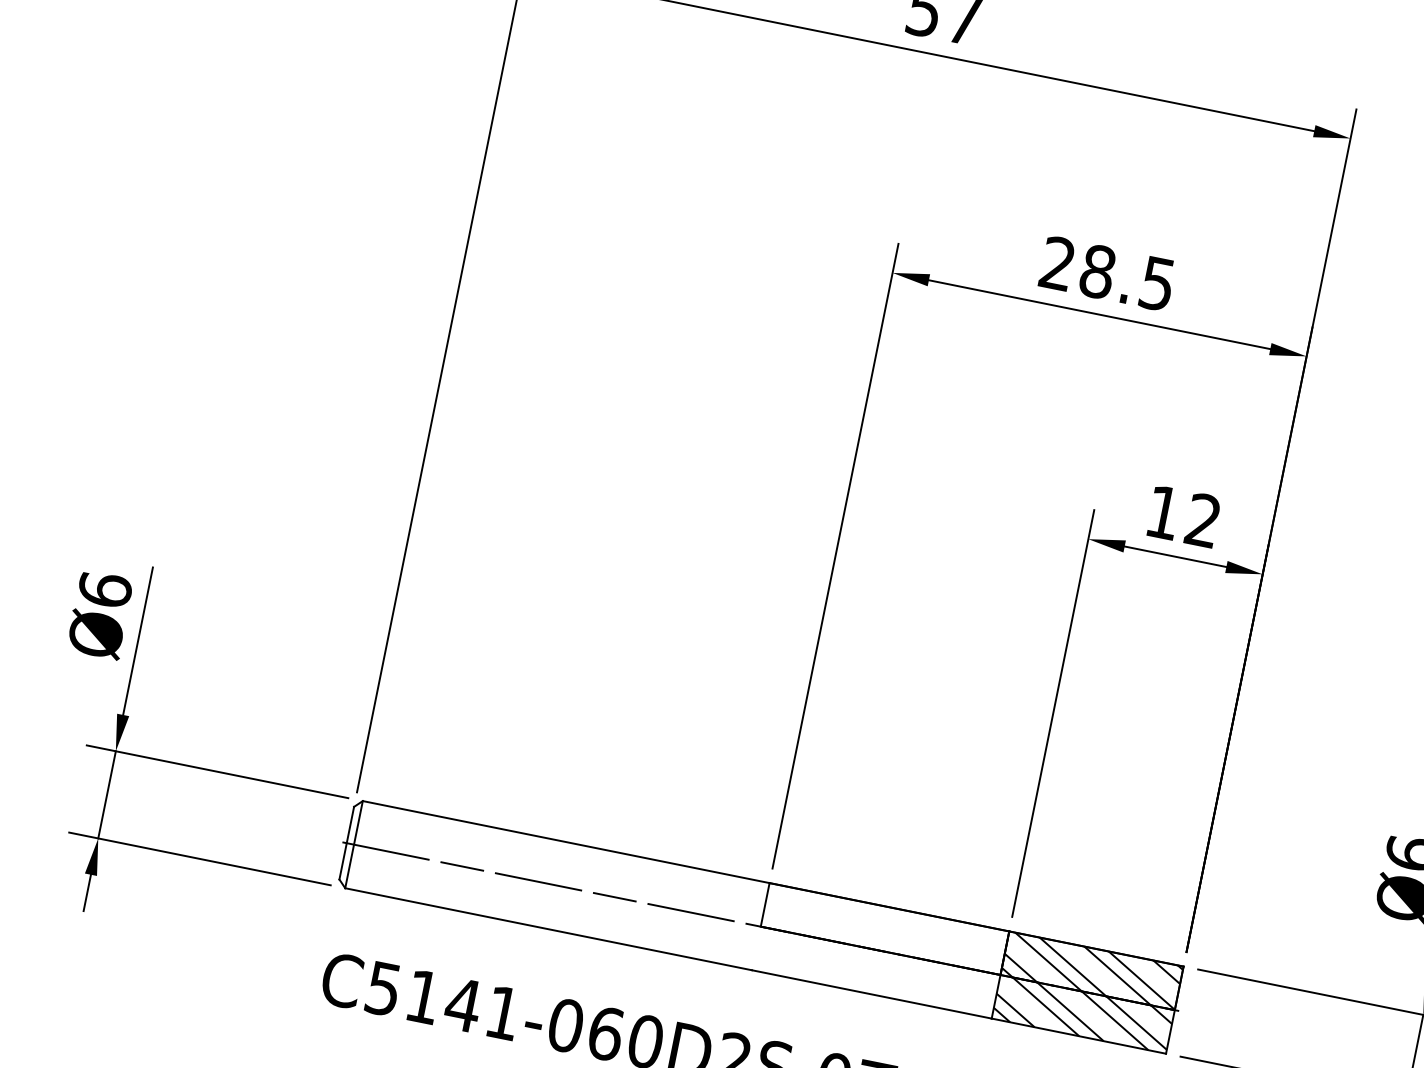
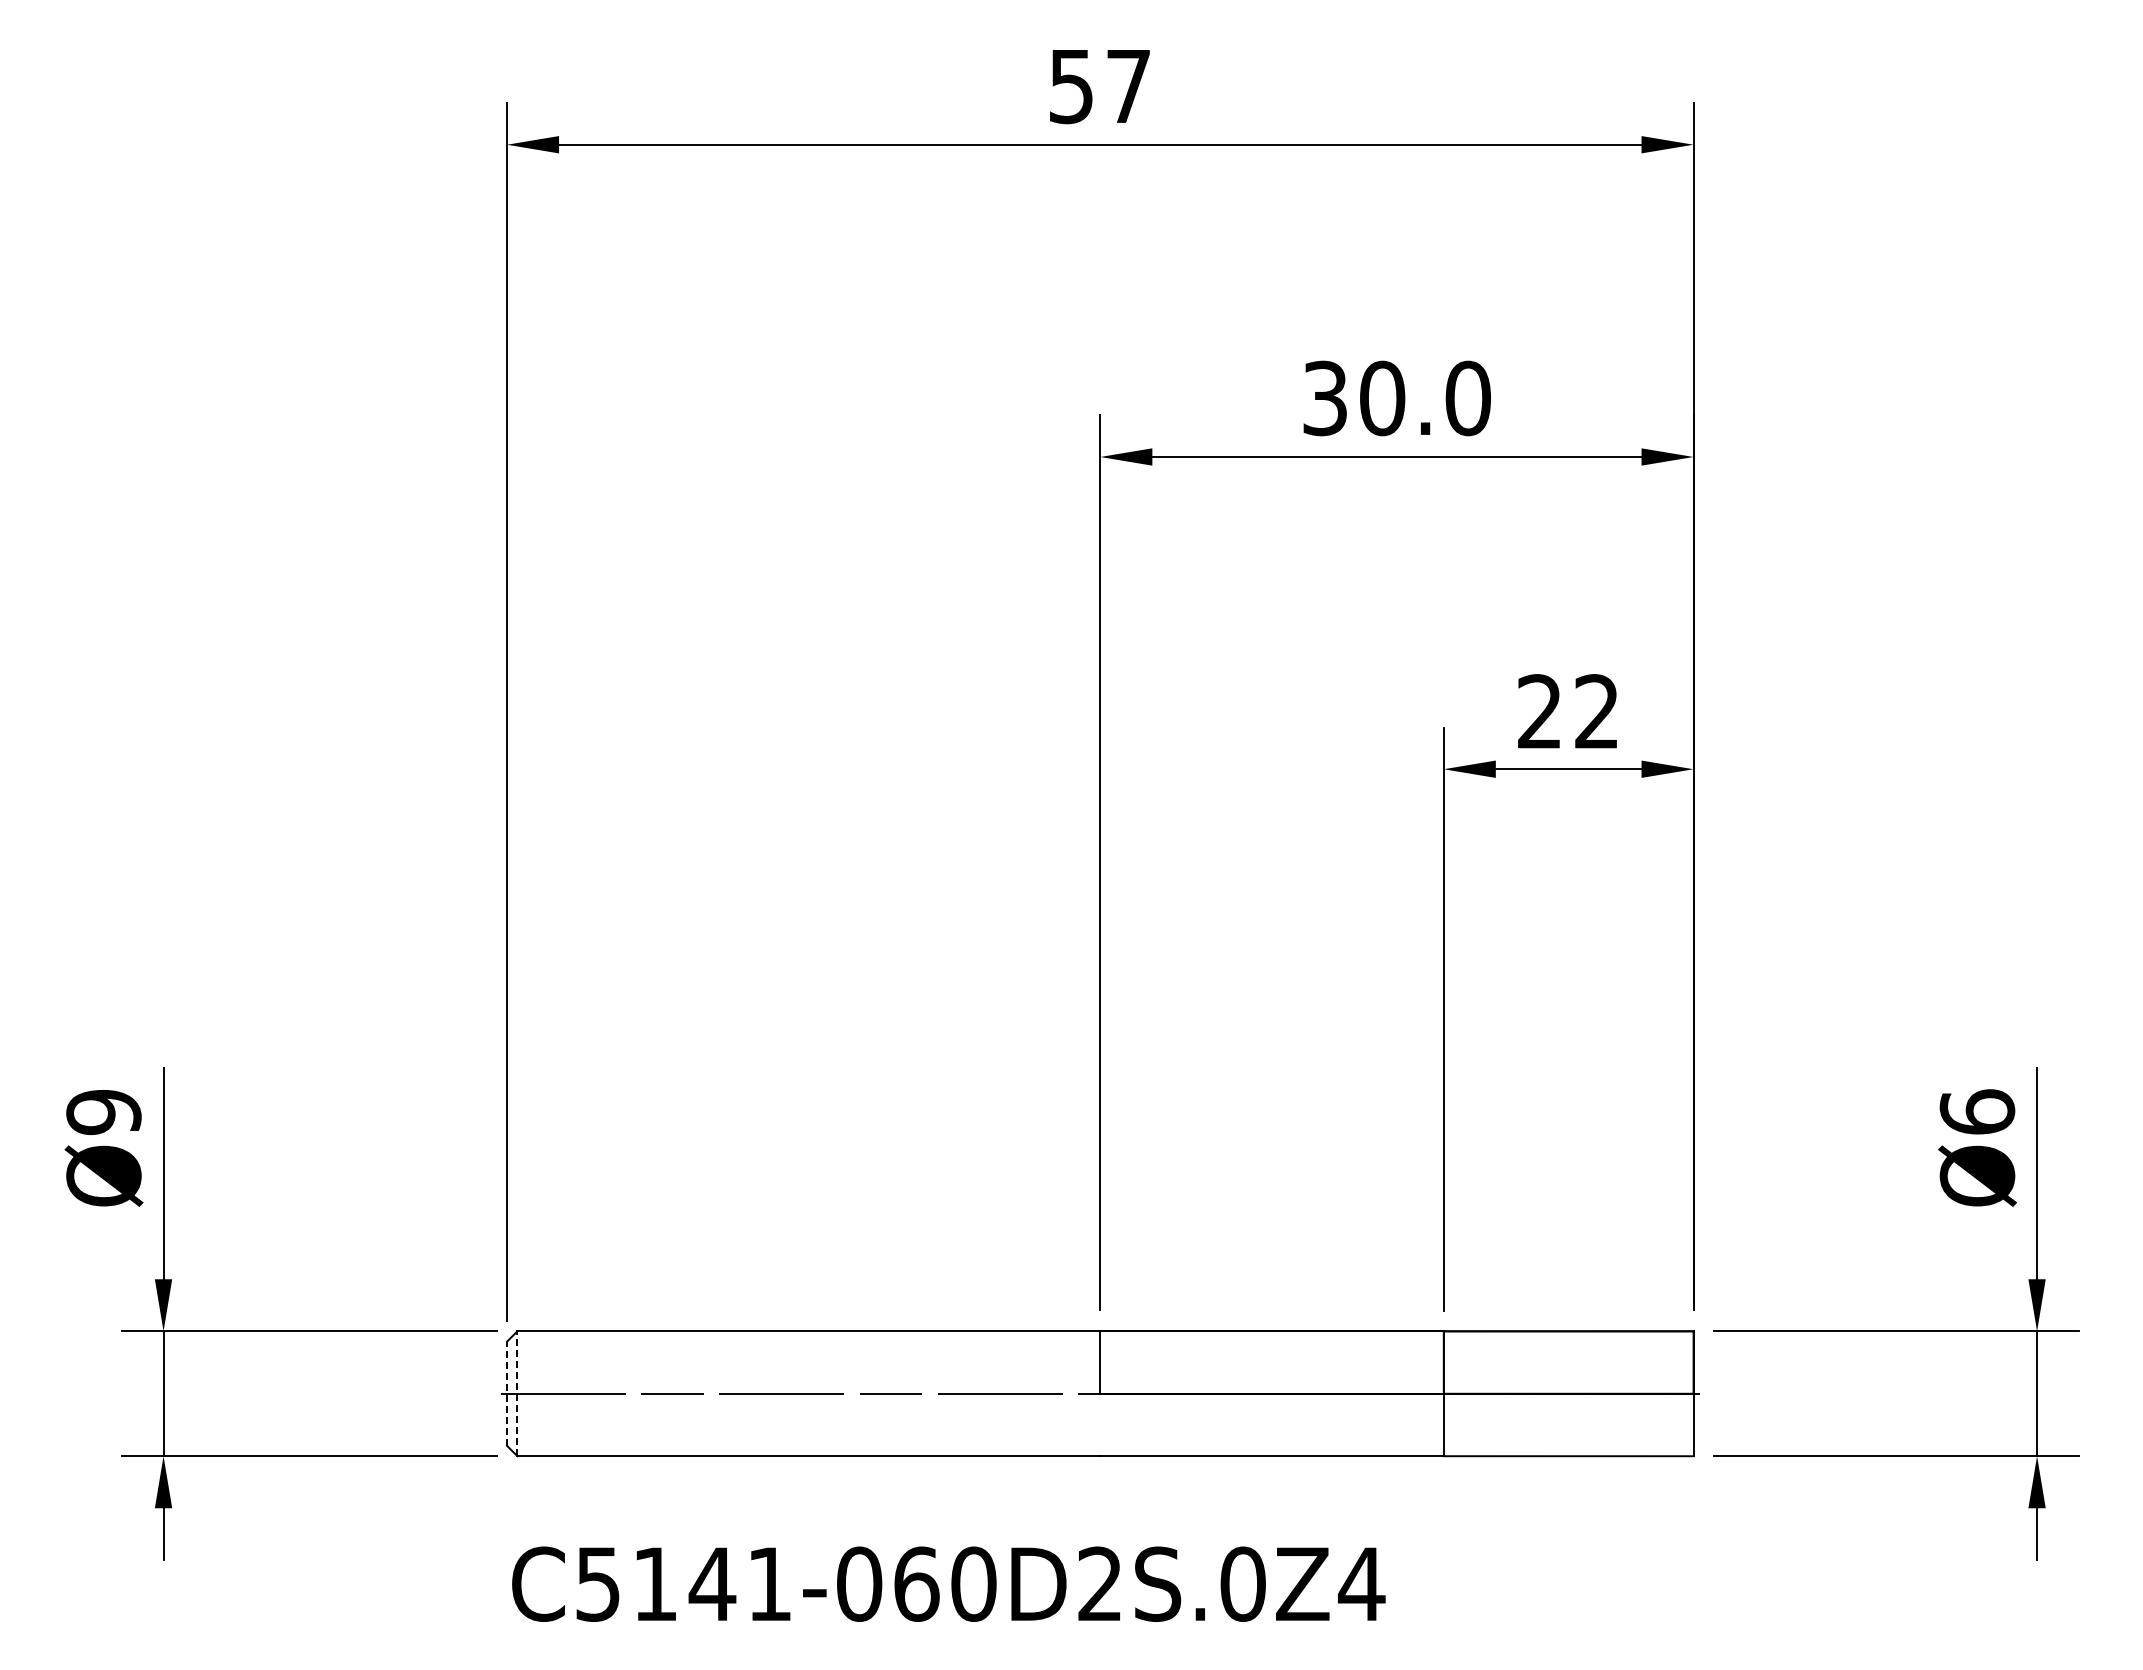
text: (1107, 273) -> (1396, 398), 28.5 -> 30.0
text: (1163, 512) -> (1539, 711), 12 -> 22
text: (104, 590) -> (103, 1112), Ø6 -> Ø9
line: (347, 843) -> (507, 1393), solid -> dashed
line: (354, 844) -> (517, 1393), solid -> dashed
hatch: (1087, 992) -> (1568, 1393), removed

